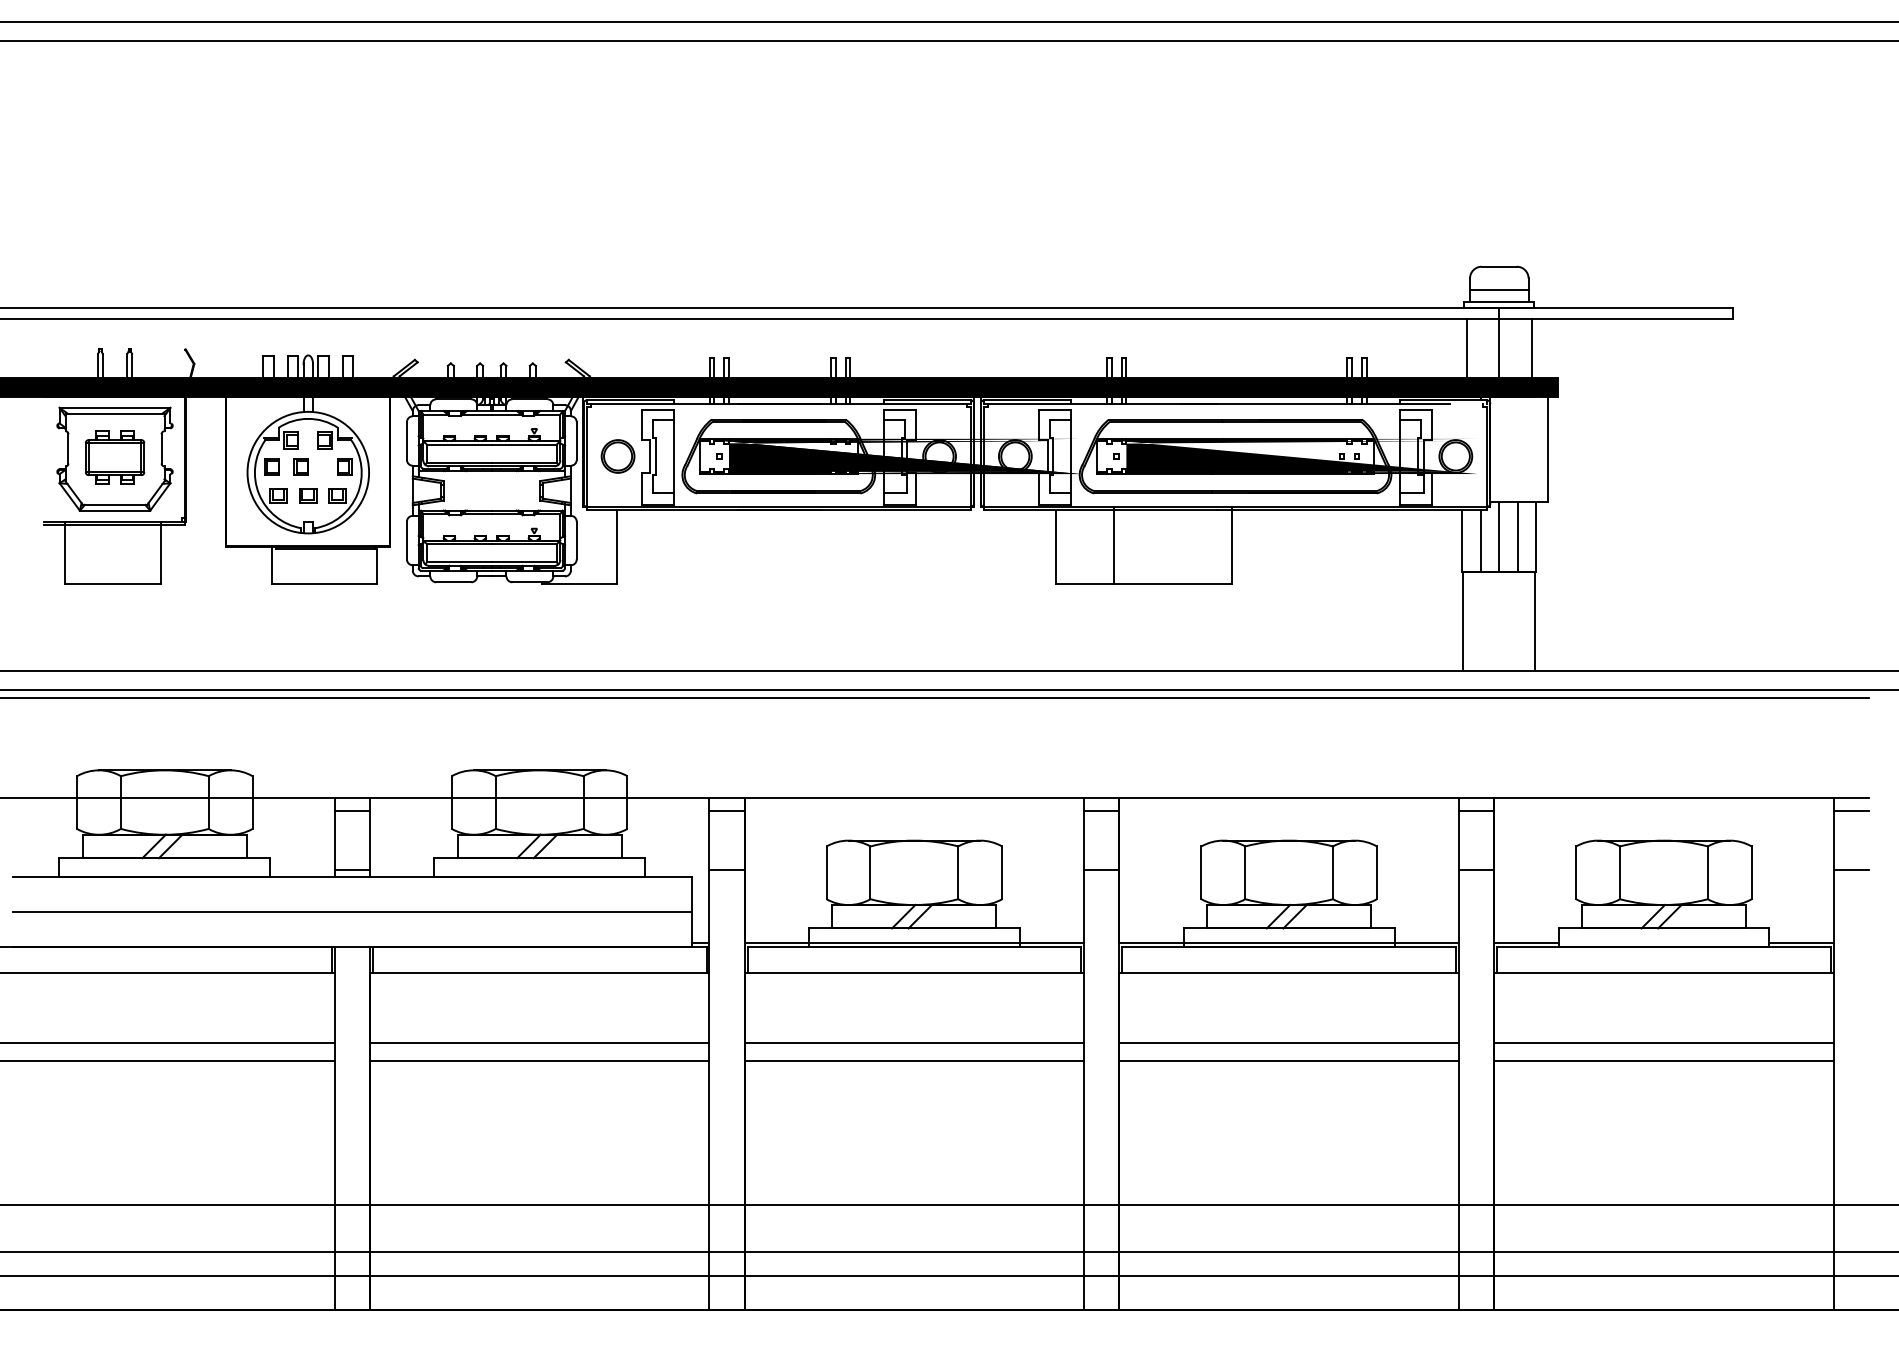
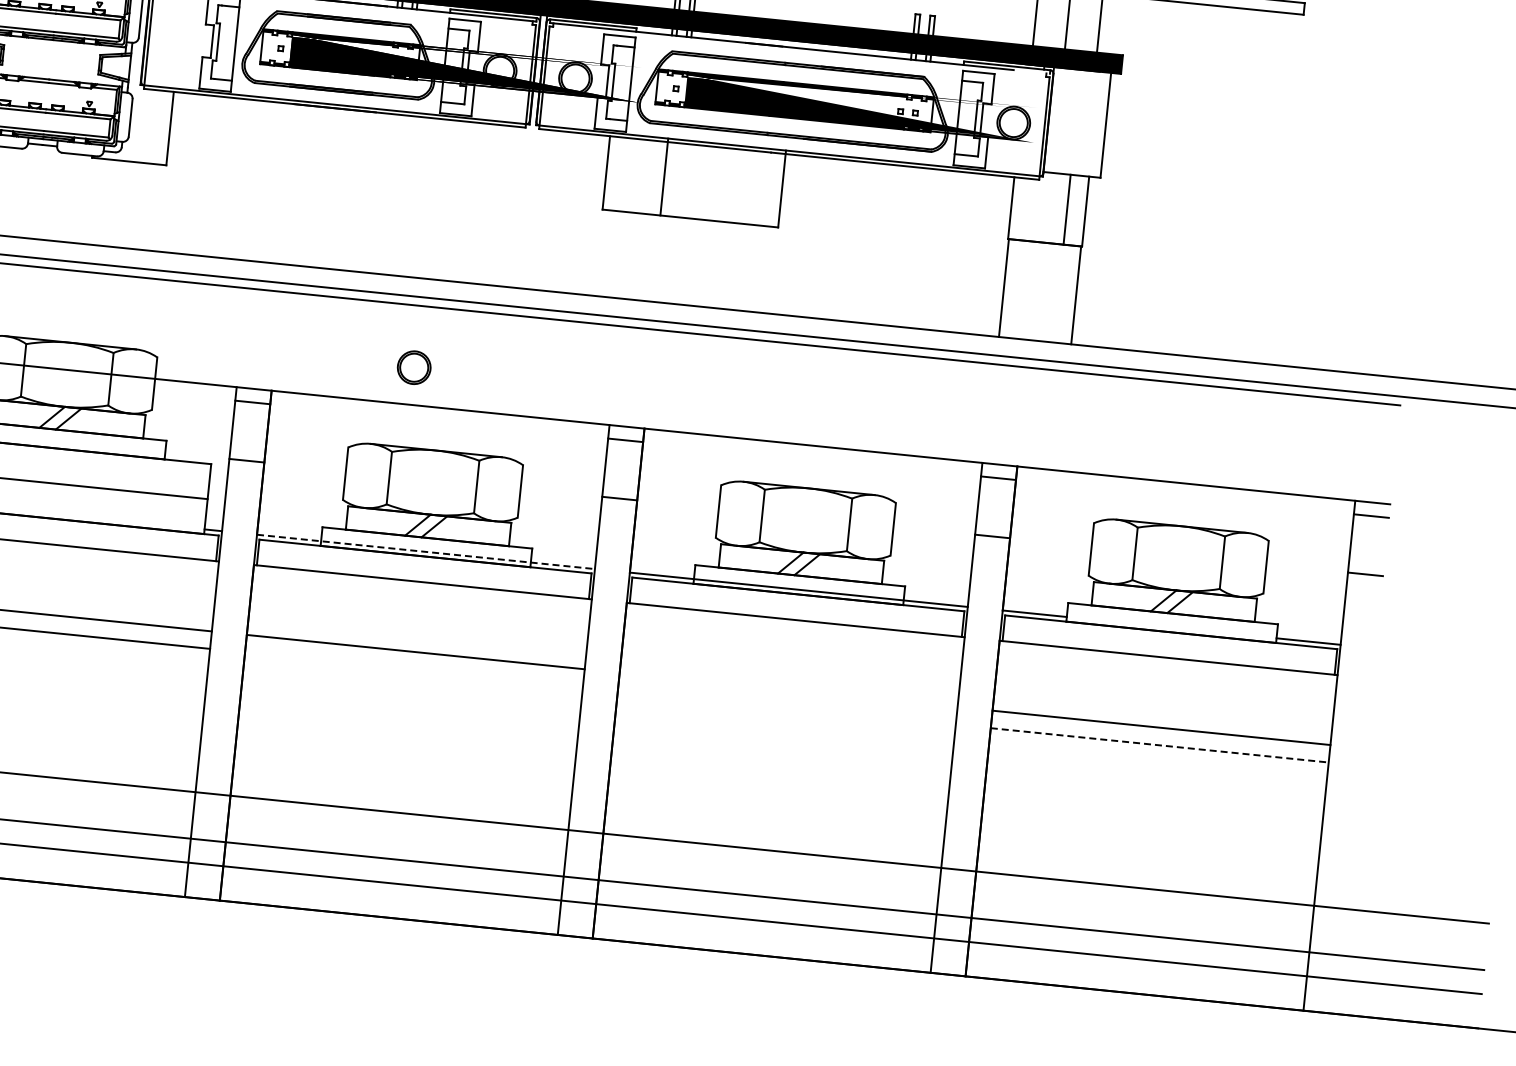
part: (617, 456) -> (413, 367), moved
line: (1499, 537) -> (1049, 208), removed
line: (1480, 541) -> (1029, 210), removed
line: (914, 942) -> (426, 551), solid -> dashed
line: (1289, 1043) -> (788, 690), removed
line: (914, 1060) -> (414, 669), removed
line: (1289, 1060) -> (787, 707), removed
line: (1663, 1060) -> (1159, 744), solid -> dashed

